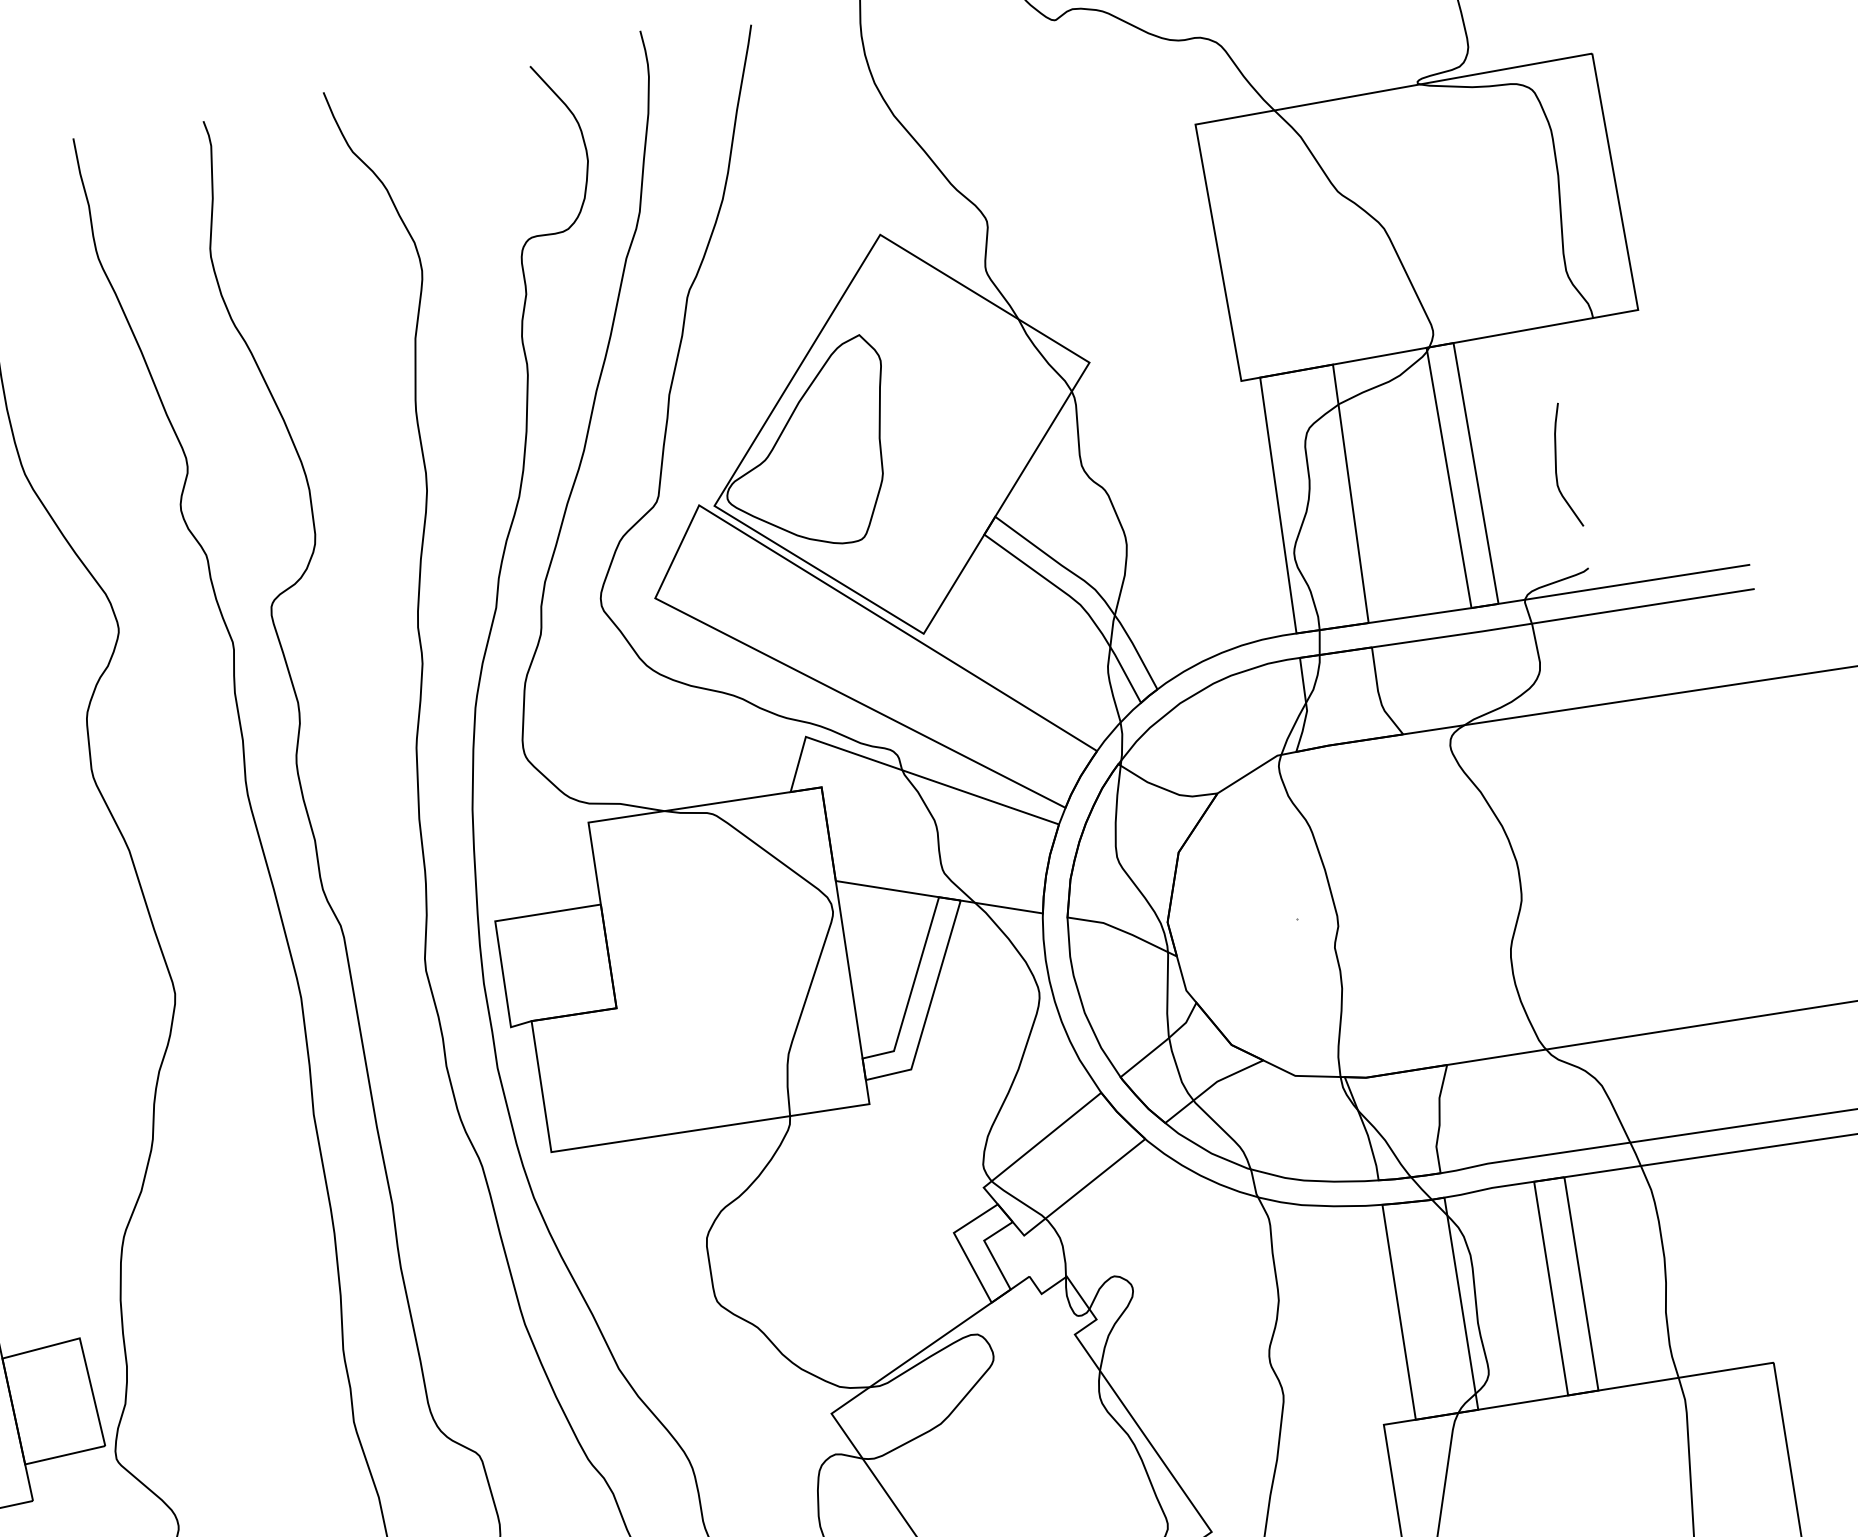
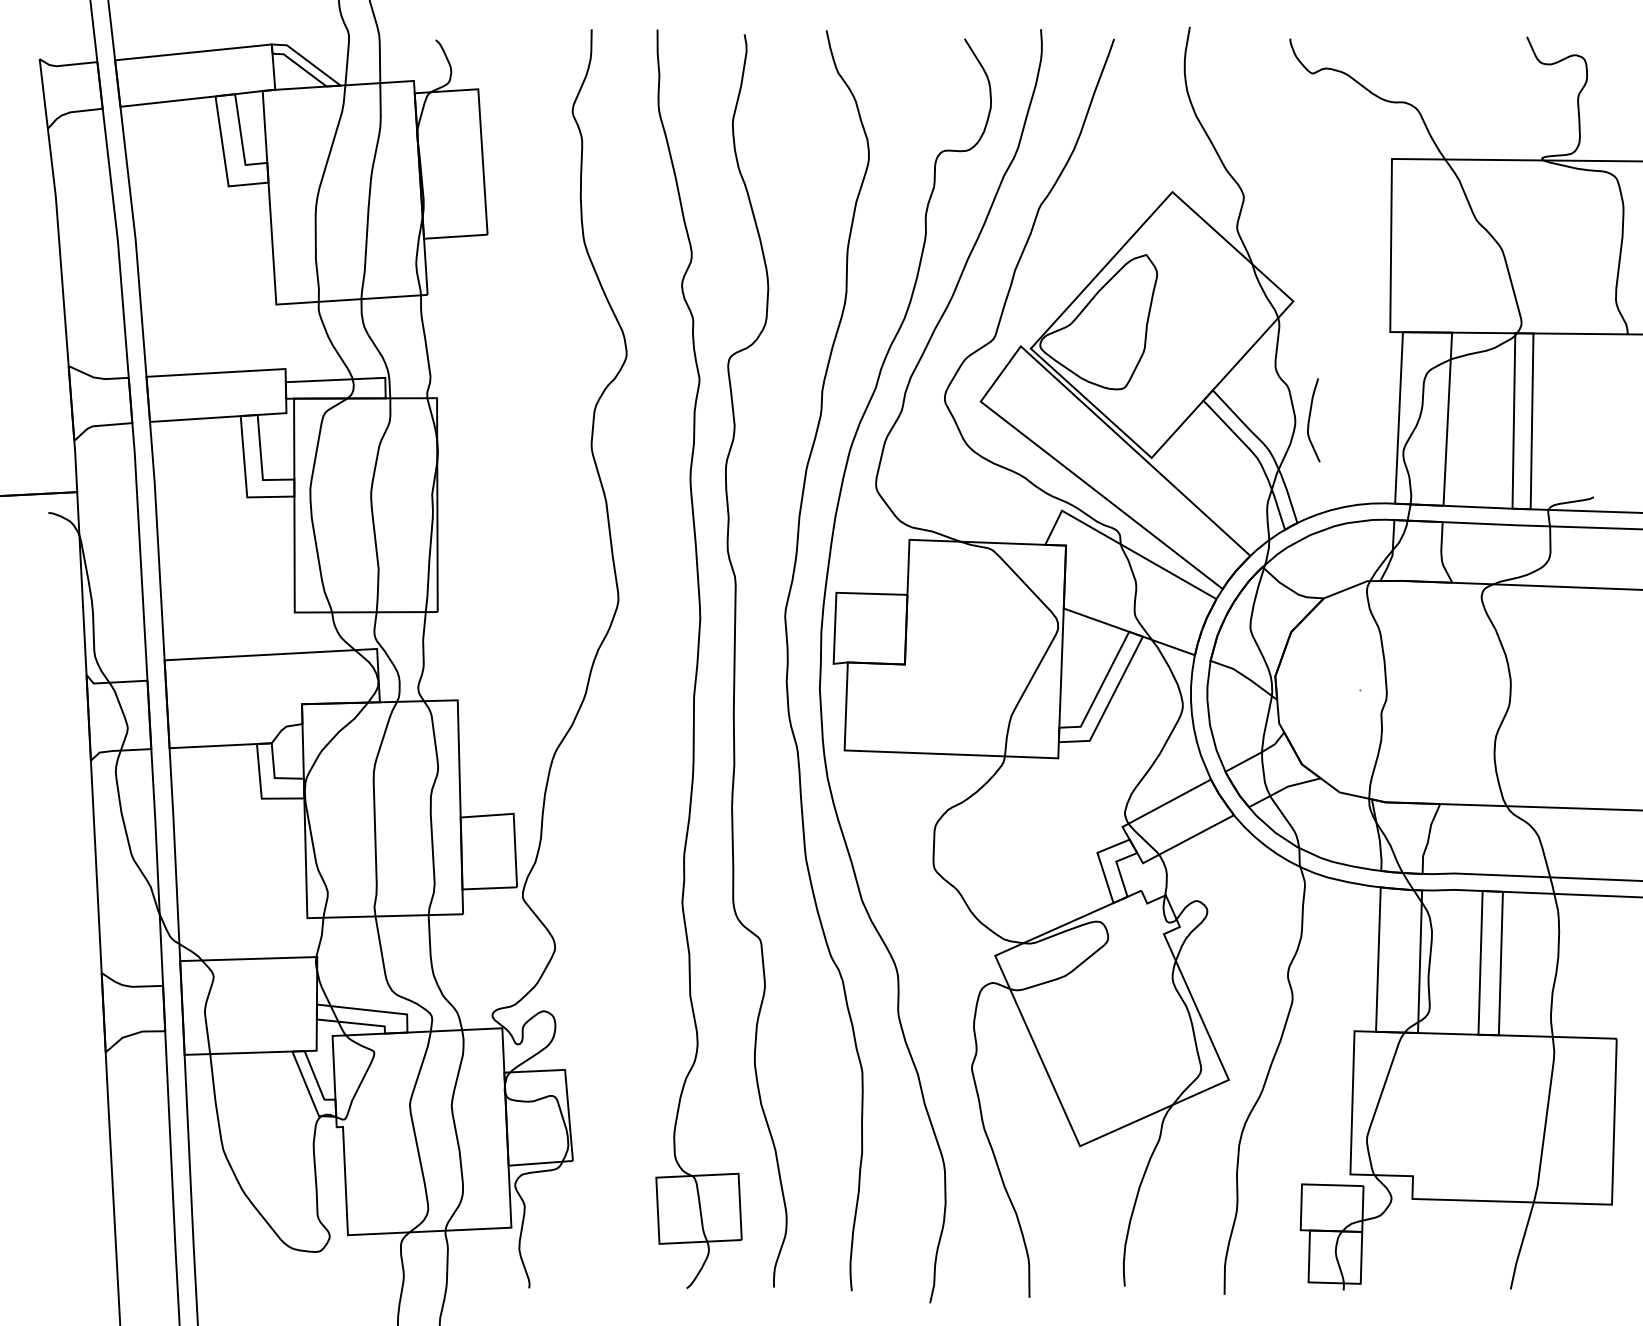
curve: (1557, 464) -> (1310, 418), moved

